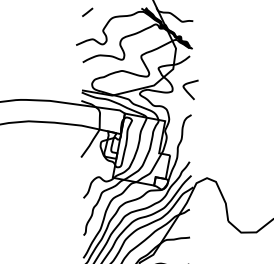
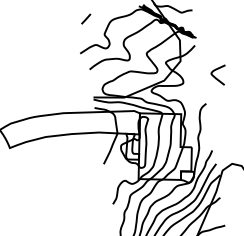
curve: (188, 91) -> (217, 77), moved

